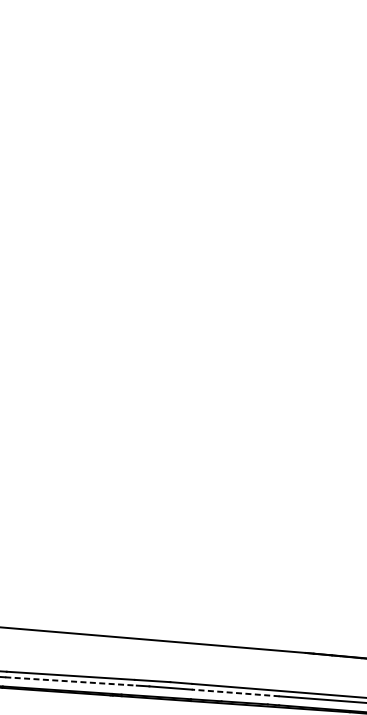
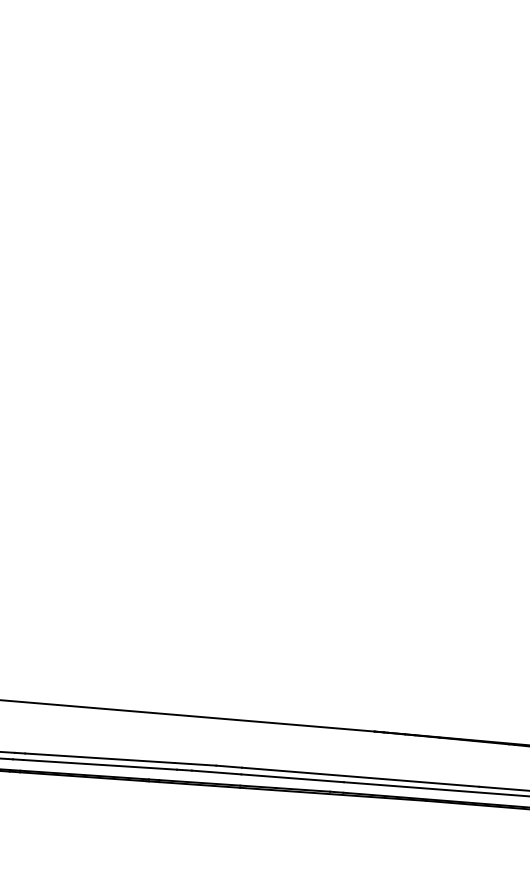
line: (71, 681) -> (100, 764), dashed -> solid
line: (235, 693) -> (292, 778), dashed -> solid

